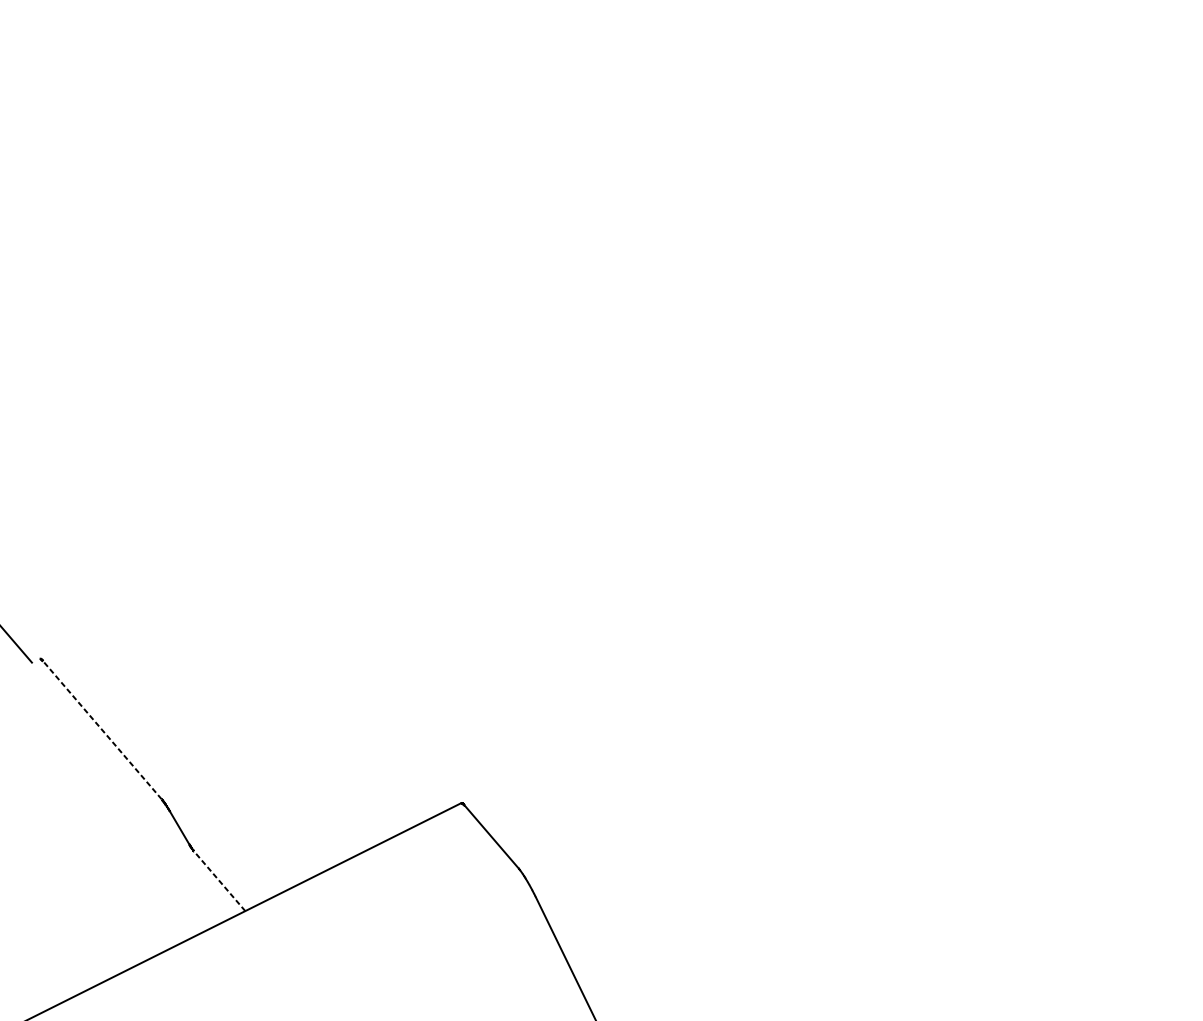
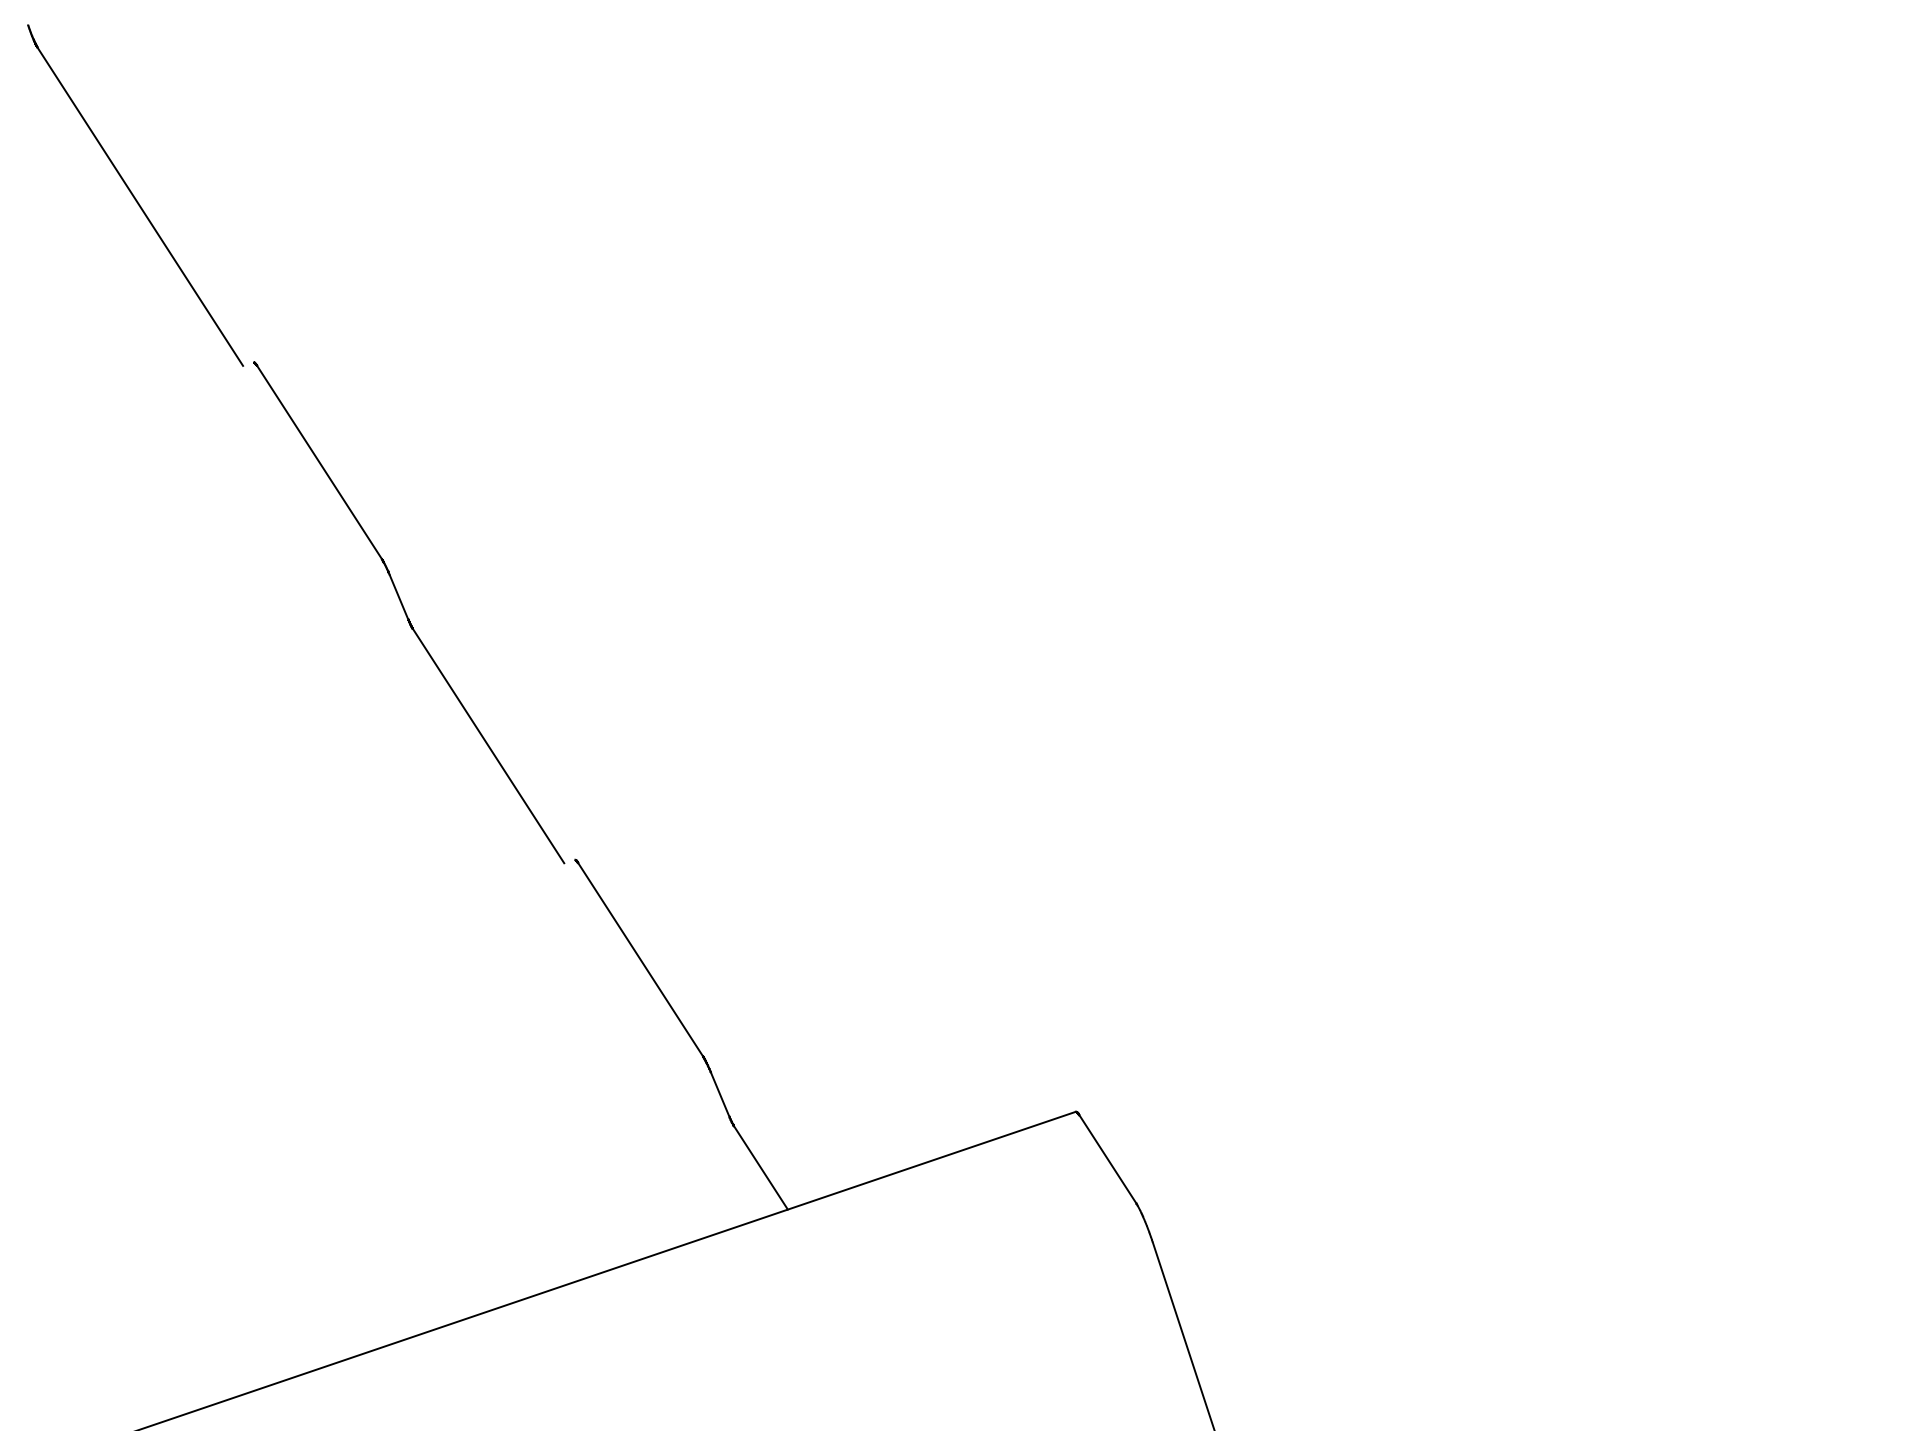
line: (102, 730) -> (640, 959), dashed -> solid
line: (220, 880) -> (761, 1167), dashed -> solid

